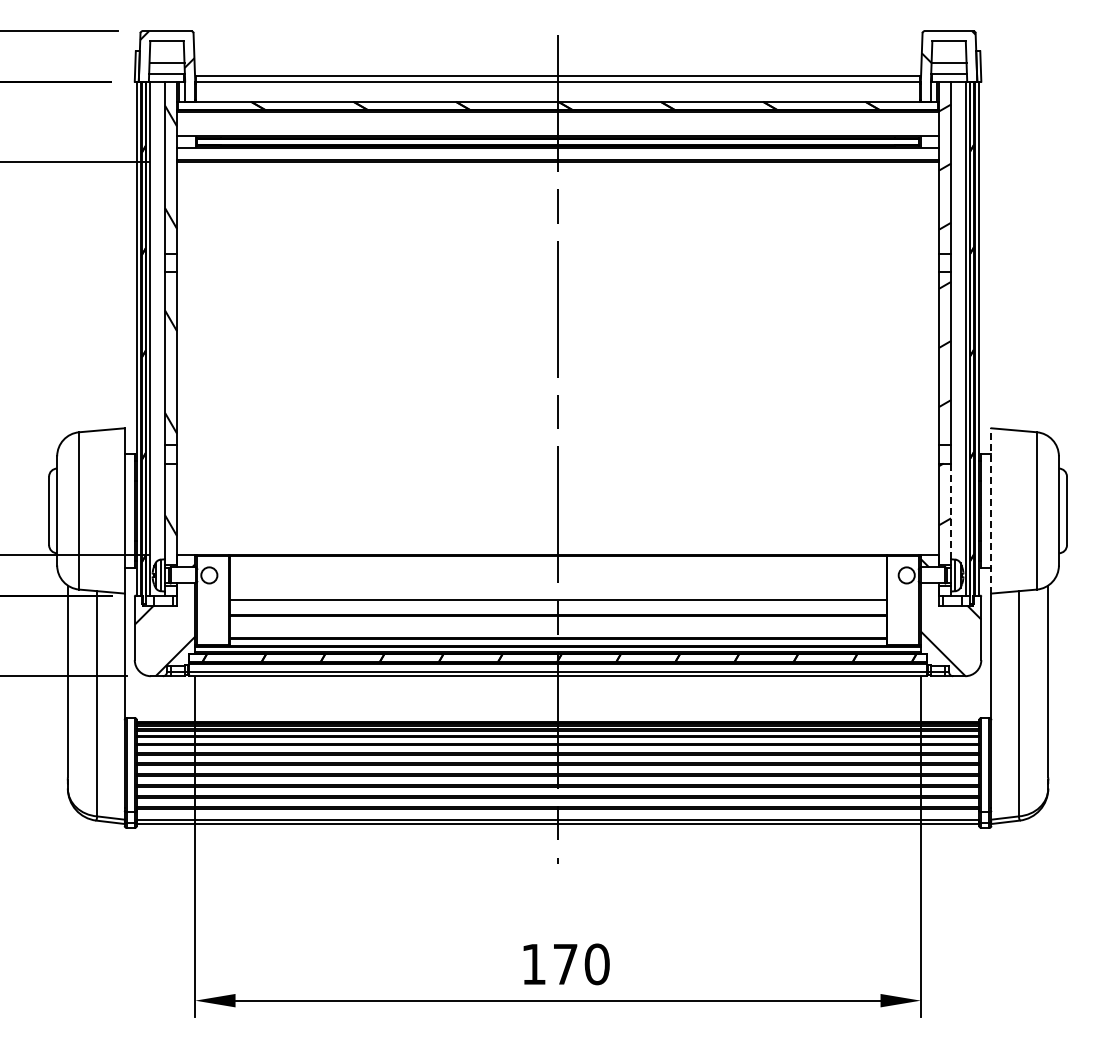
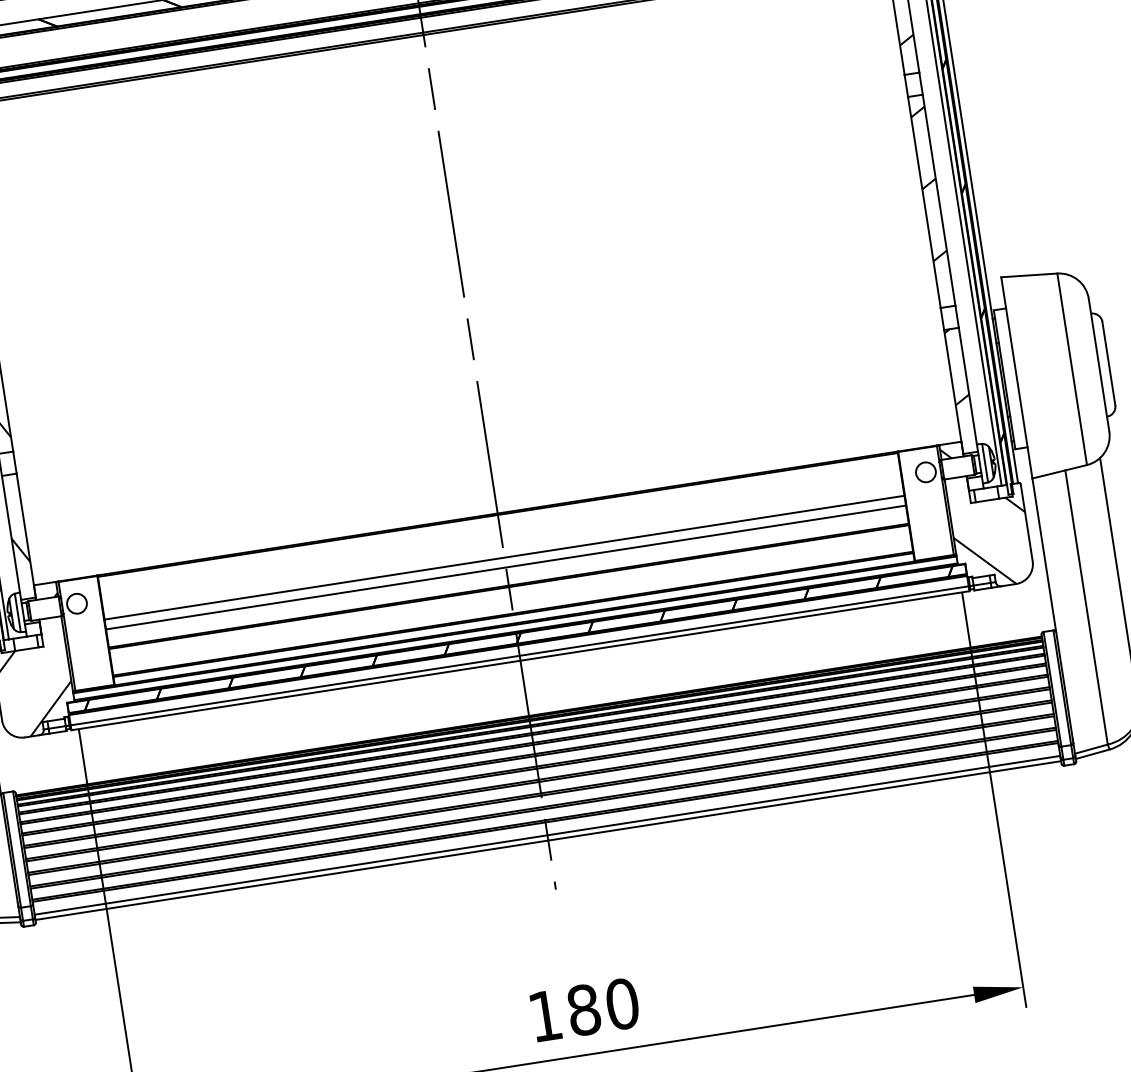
line: (991, 510) -> (1016, 377), dashed -> solid
line: (951, 511) -> (968, 386), dashed -> solid
line: (557, 591) -> (503, 557), added
text: (565, 964) -> (583, 1010), 170 -> 180

